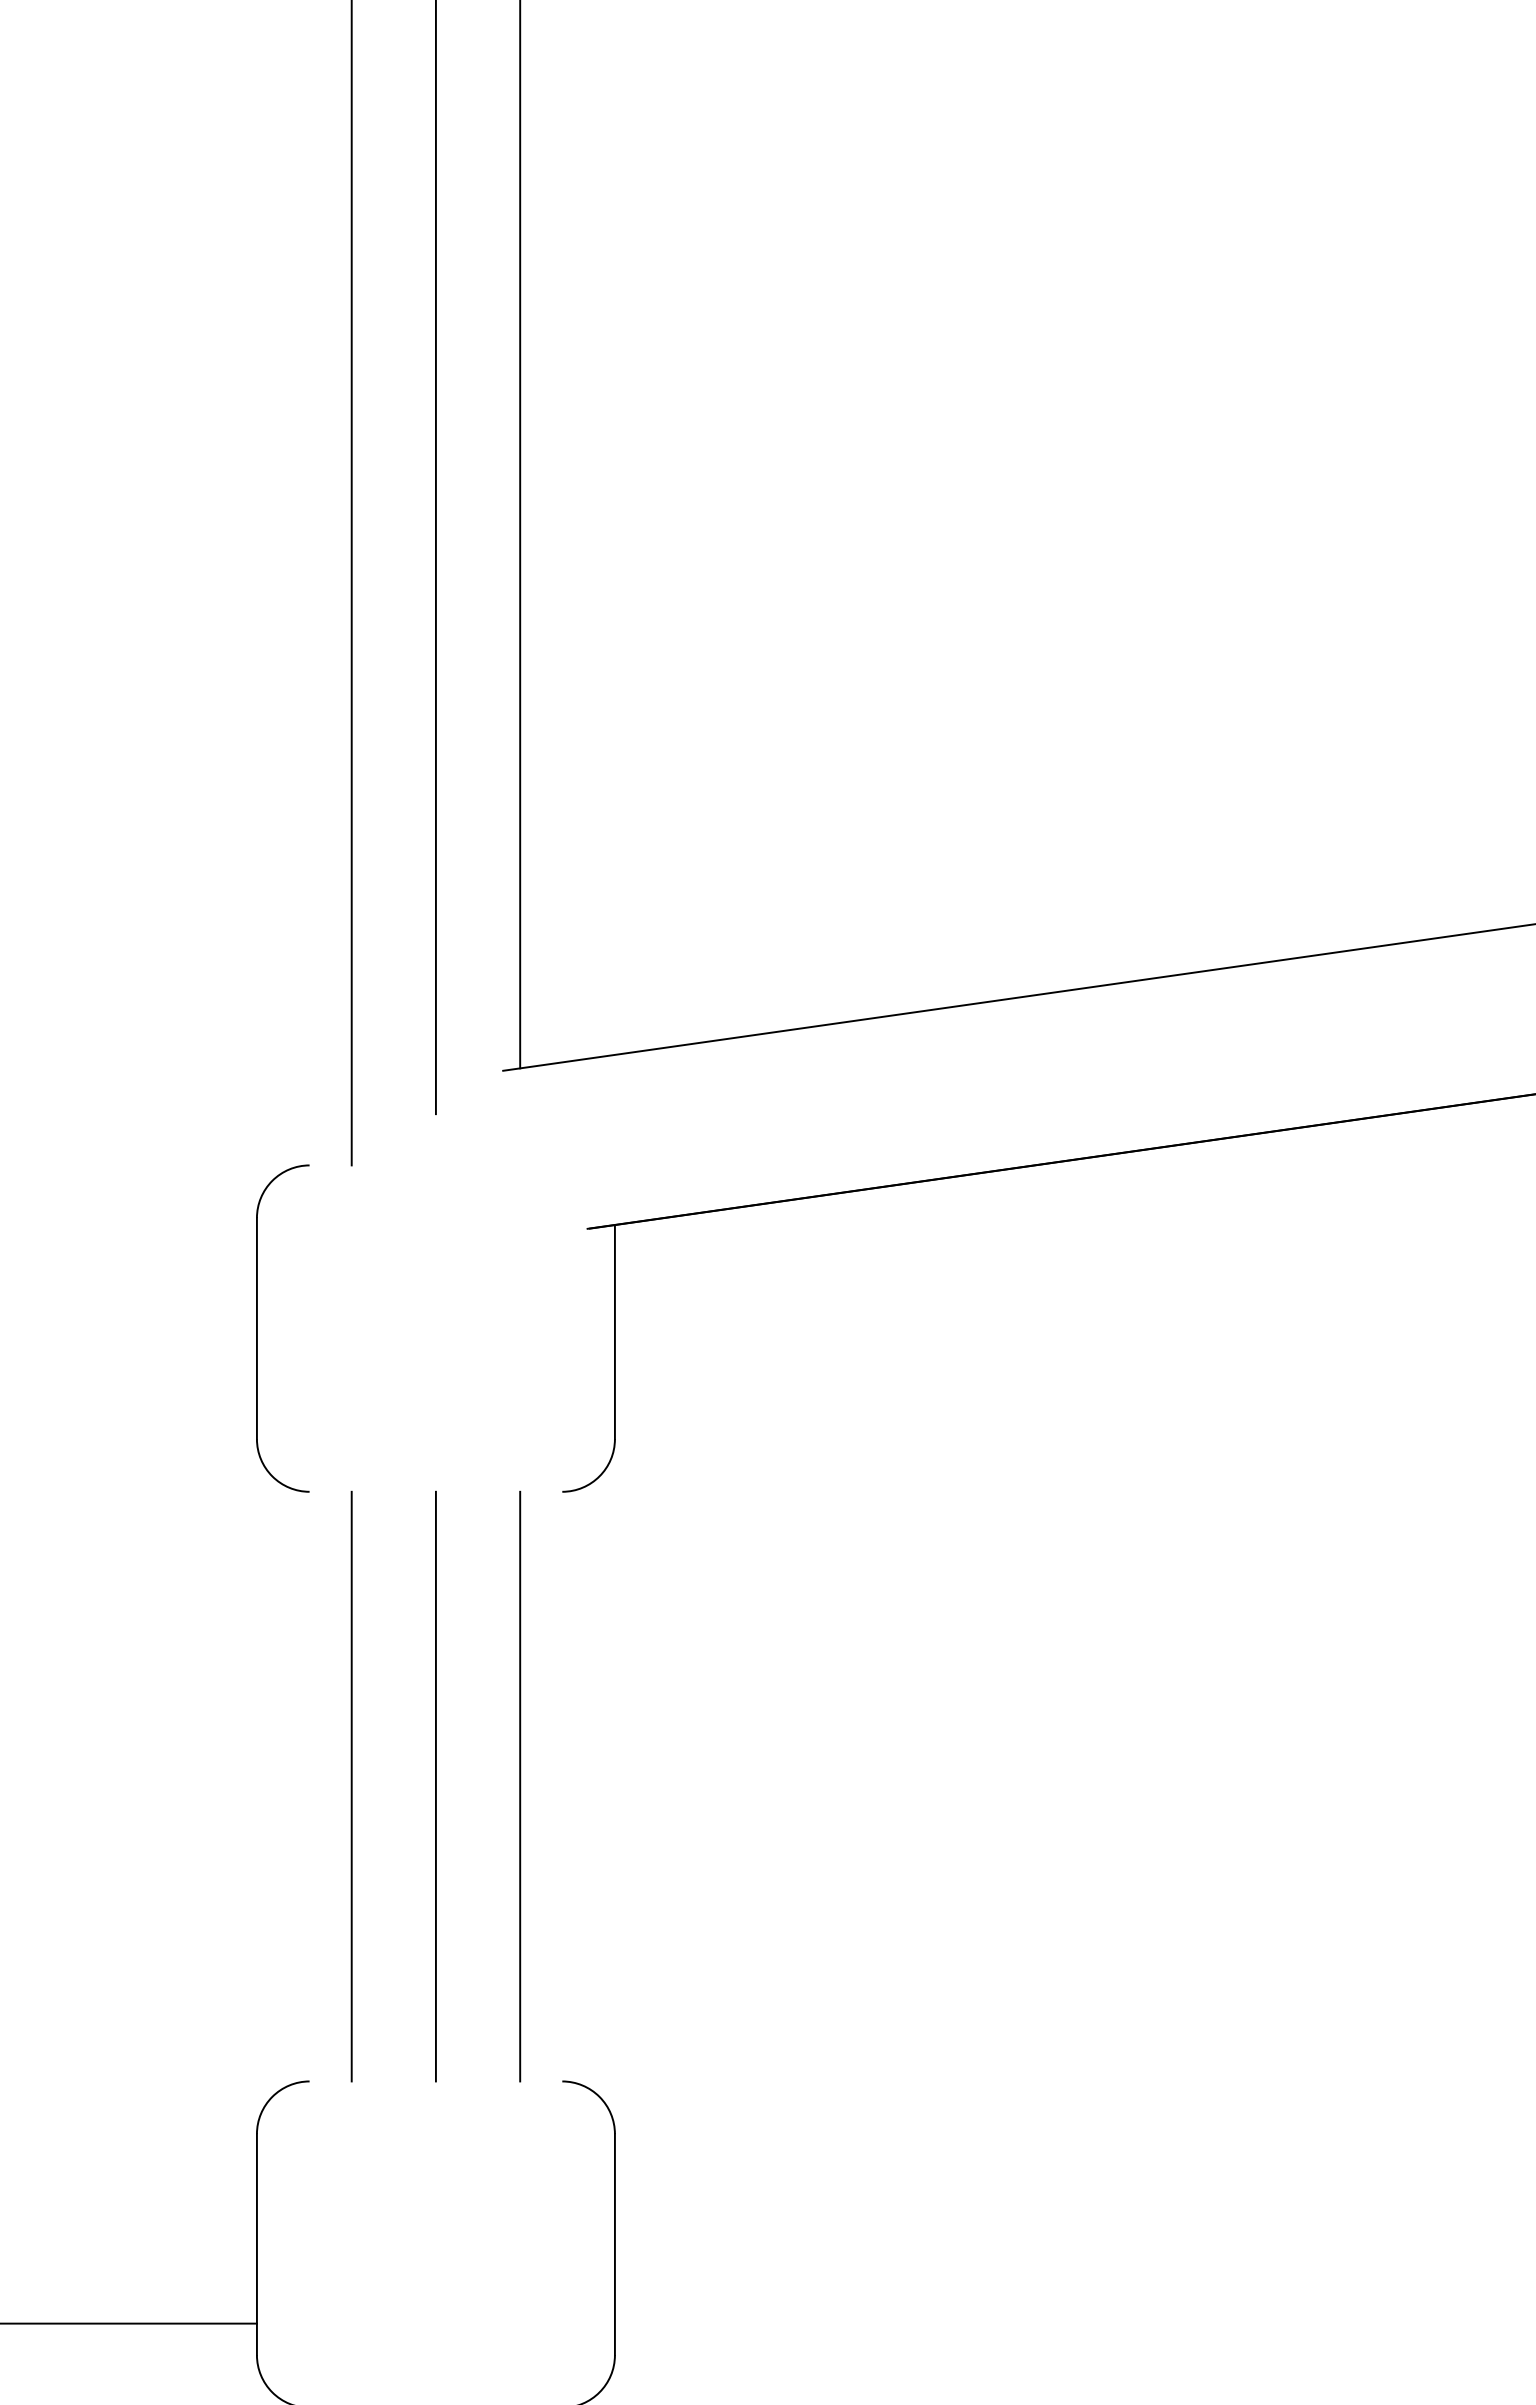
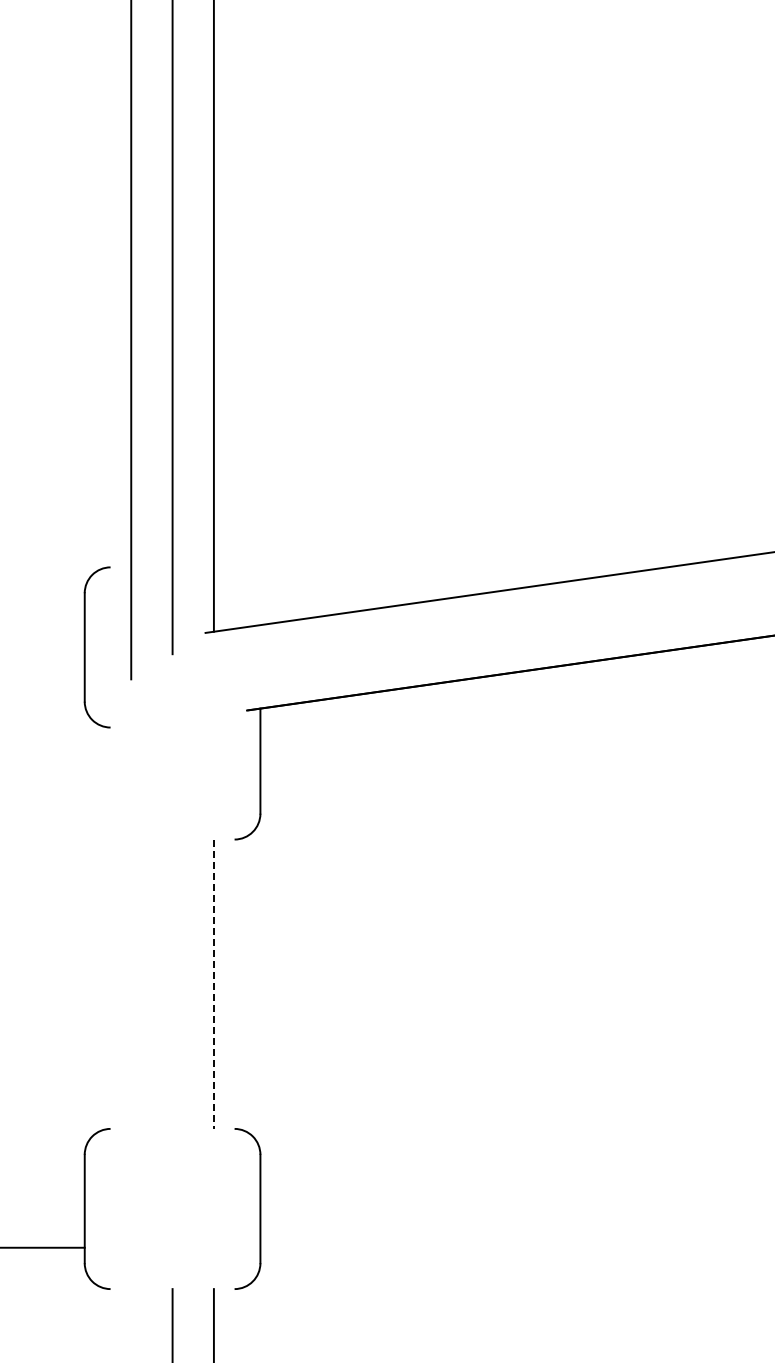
part: (258, 1328) -> (85, 647), moved
line: (352, 1785) -> (131, 983), removed
line: (435, 1785) -> (172, 983), removed
line: (519, 1787) -> (213, 984), solid -> dashed

